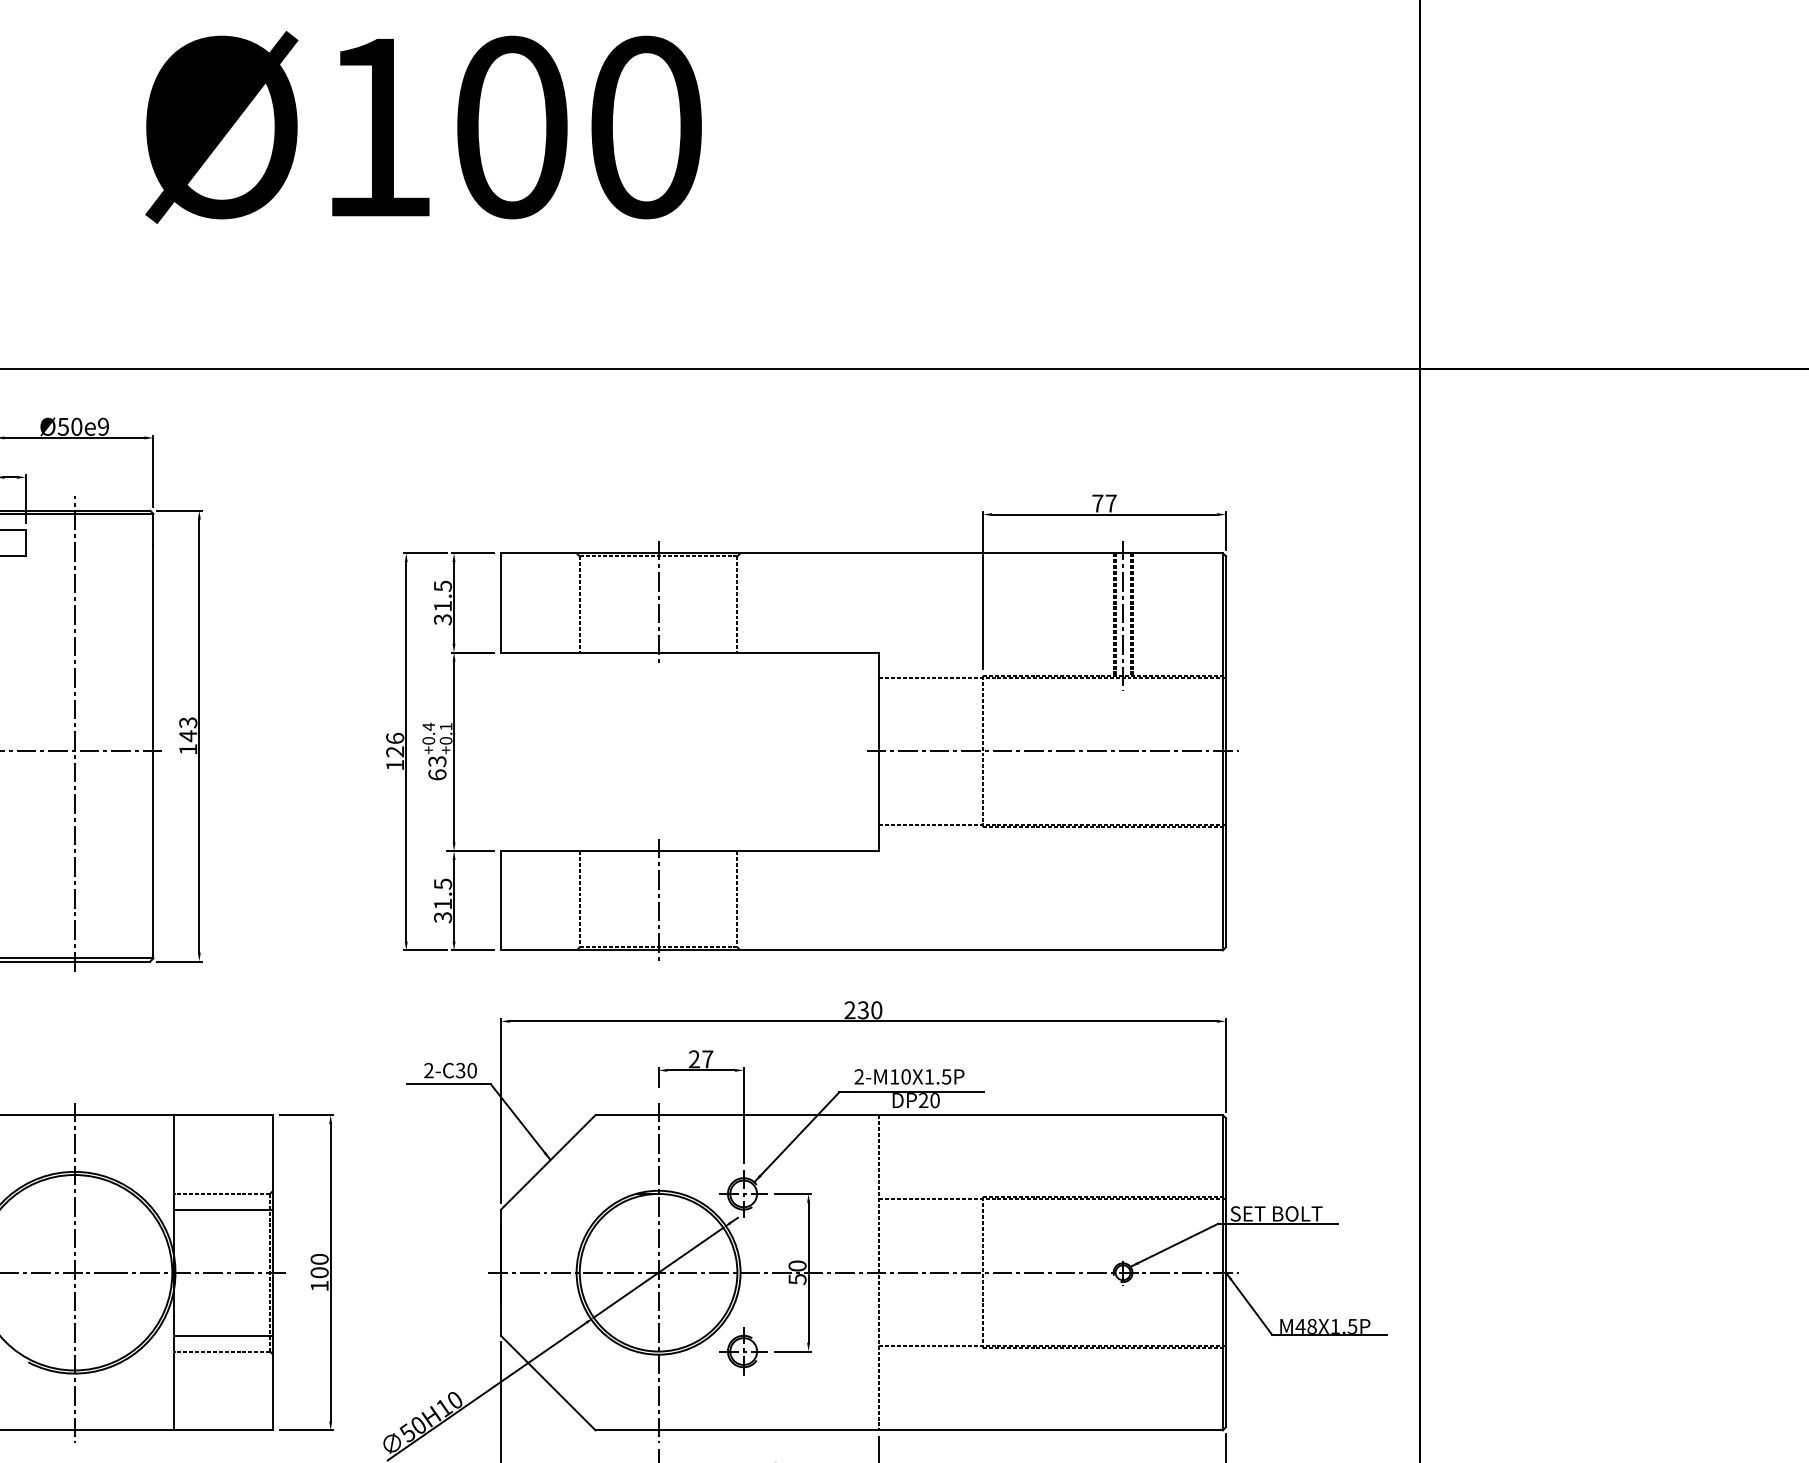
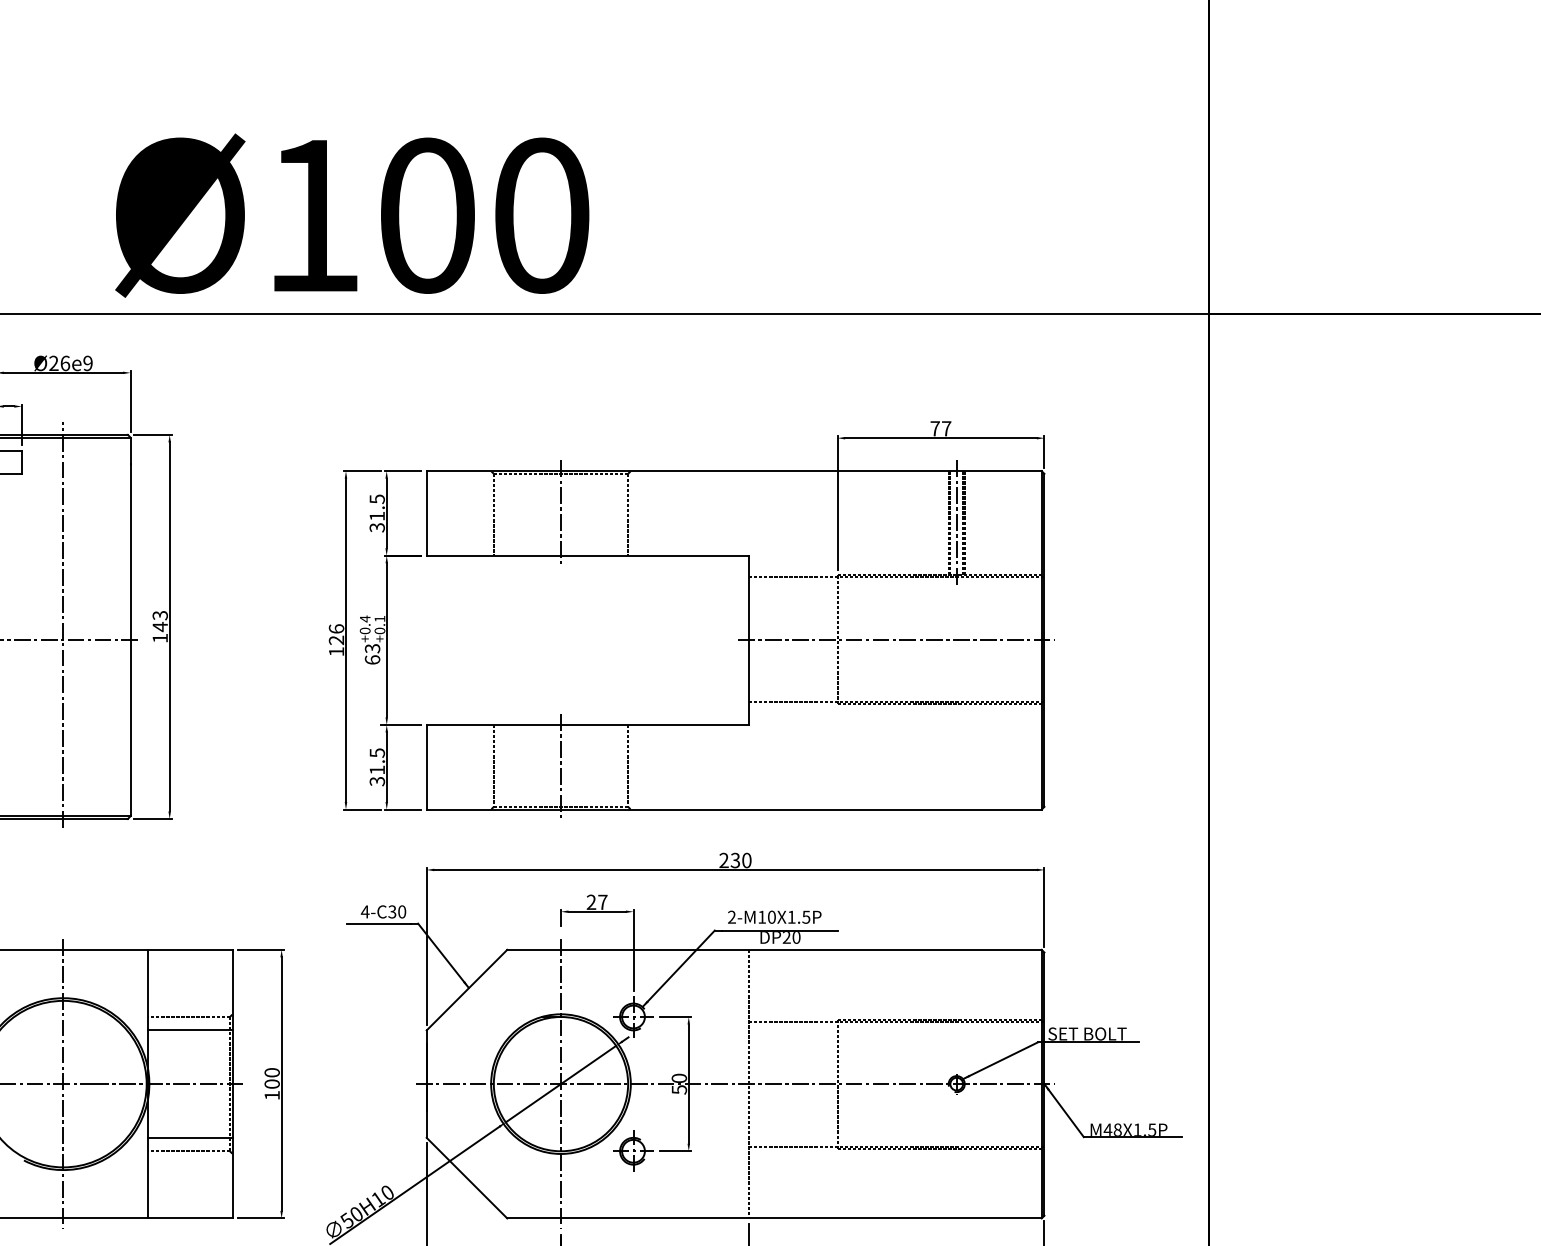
text: (423, 127) -> (352, 215), moved
text: (69, 426) -> (59, 363), Ø50e9 -> Ø26e9
text: (428, 1070) -> (364, 911), 2-C30 -> 4-C30

